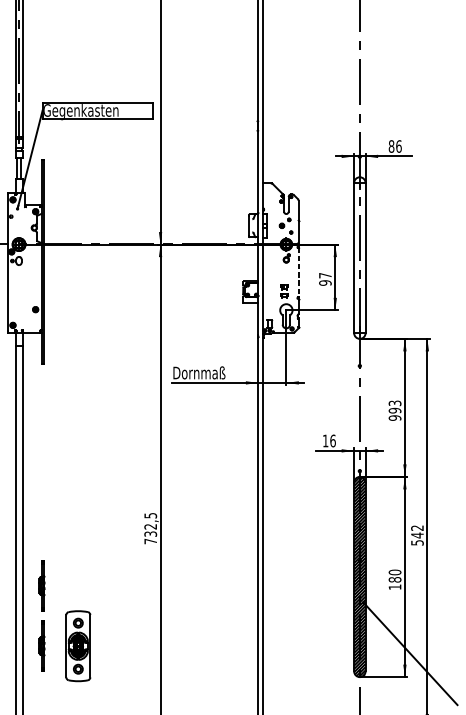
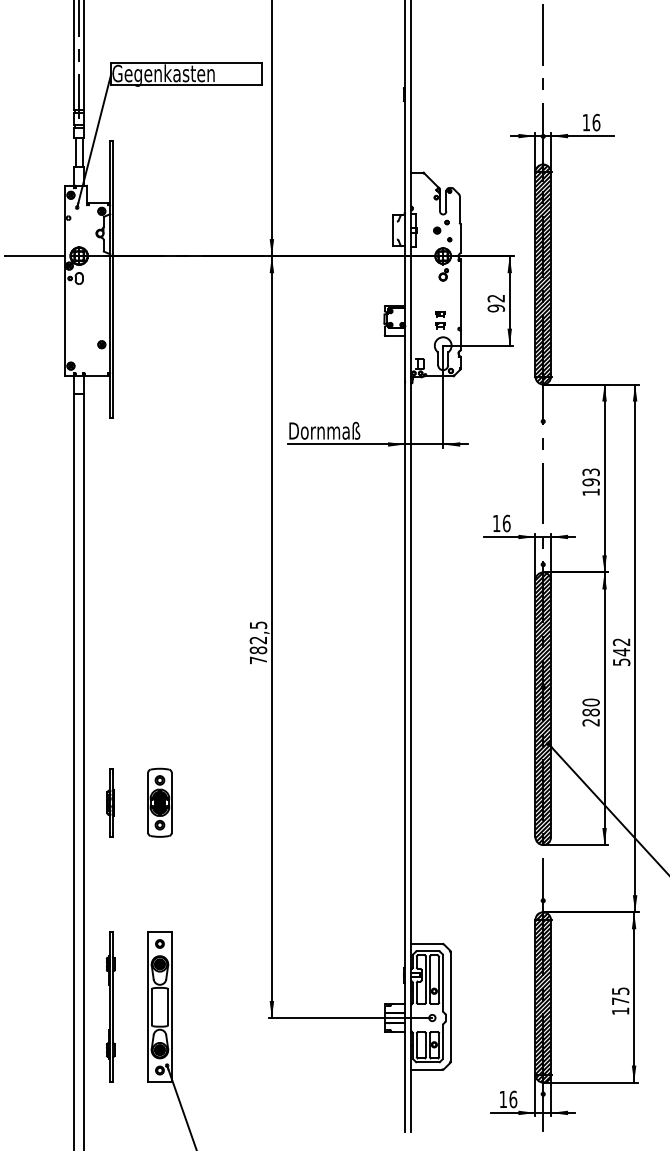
text: (391, 146) -> (586, 122), 86 -> 16
hatch: (360, 258) -> (543, 274), added
line: (299, 272) -> (460, 294), dashed -> solid
text: (324, 275) -> (495, 298), 97 -> 92
text: (394, 418) -> (590, 492), 993 -> 193
text: (150, 534) -> (258, 650), 732,5 -> 782,5
part: (42, 585) -> (110, 720), removed
text: (394, 587) -> (590, 722), 180 -> 280
part: (78, 645) -> (159, 802), size x0.71

